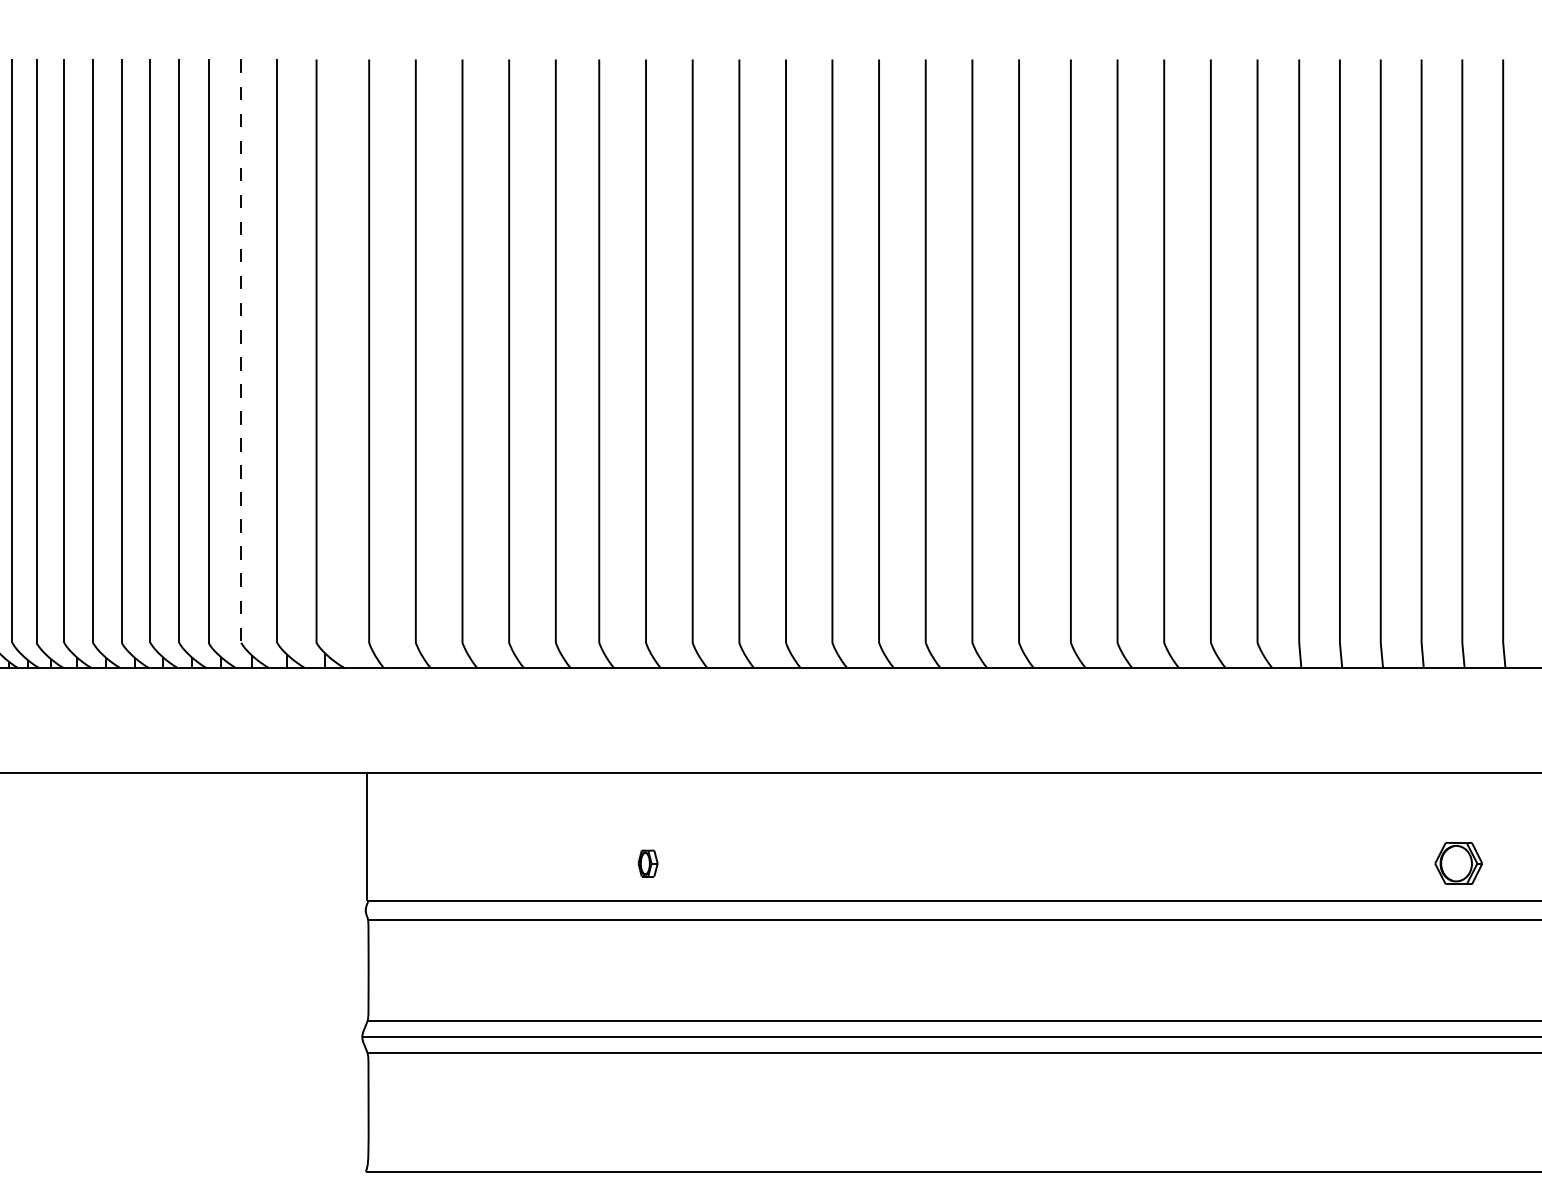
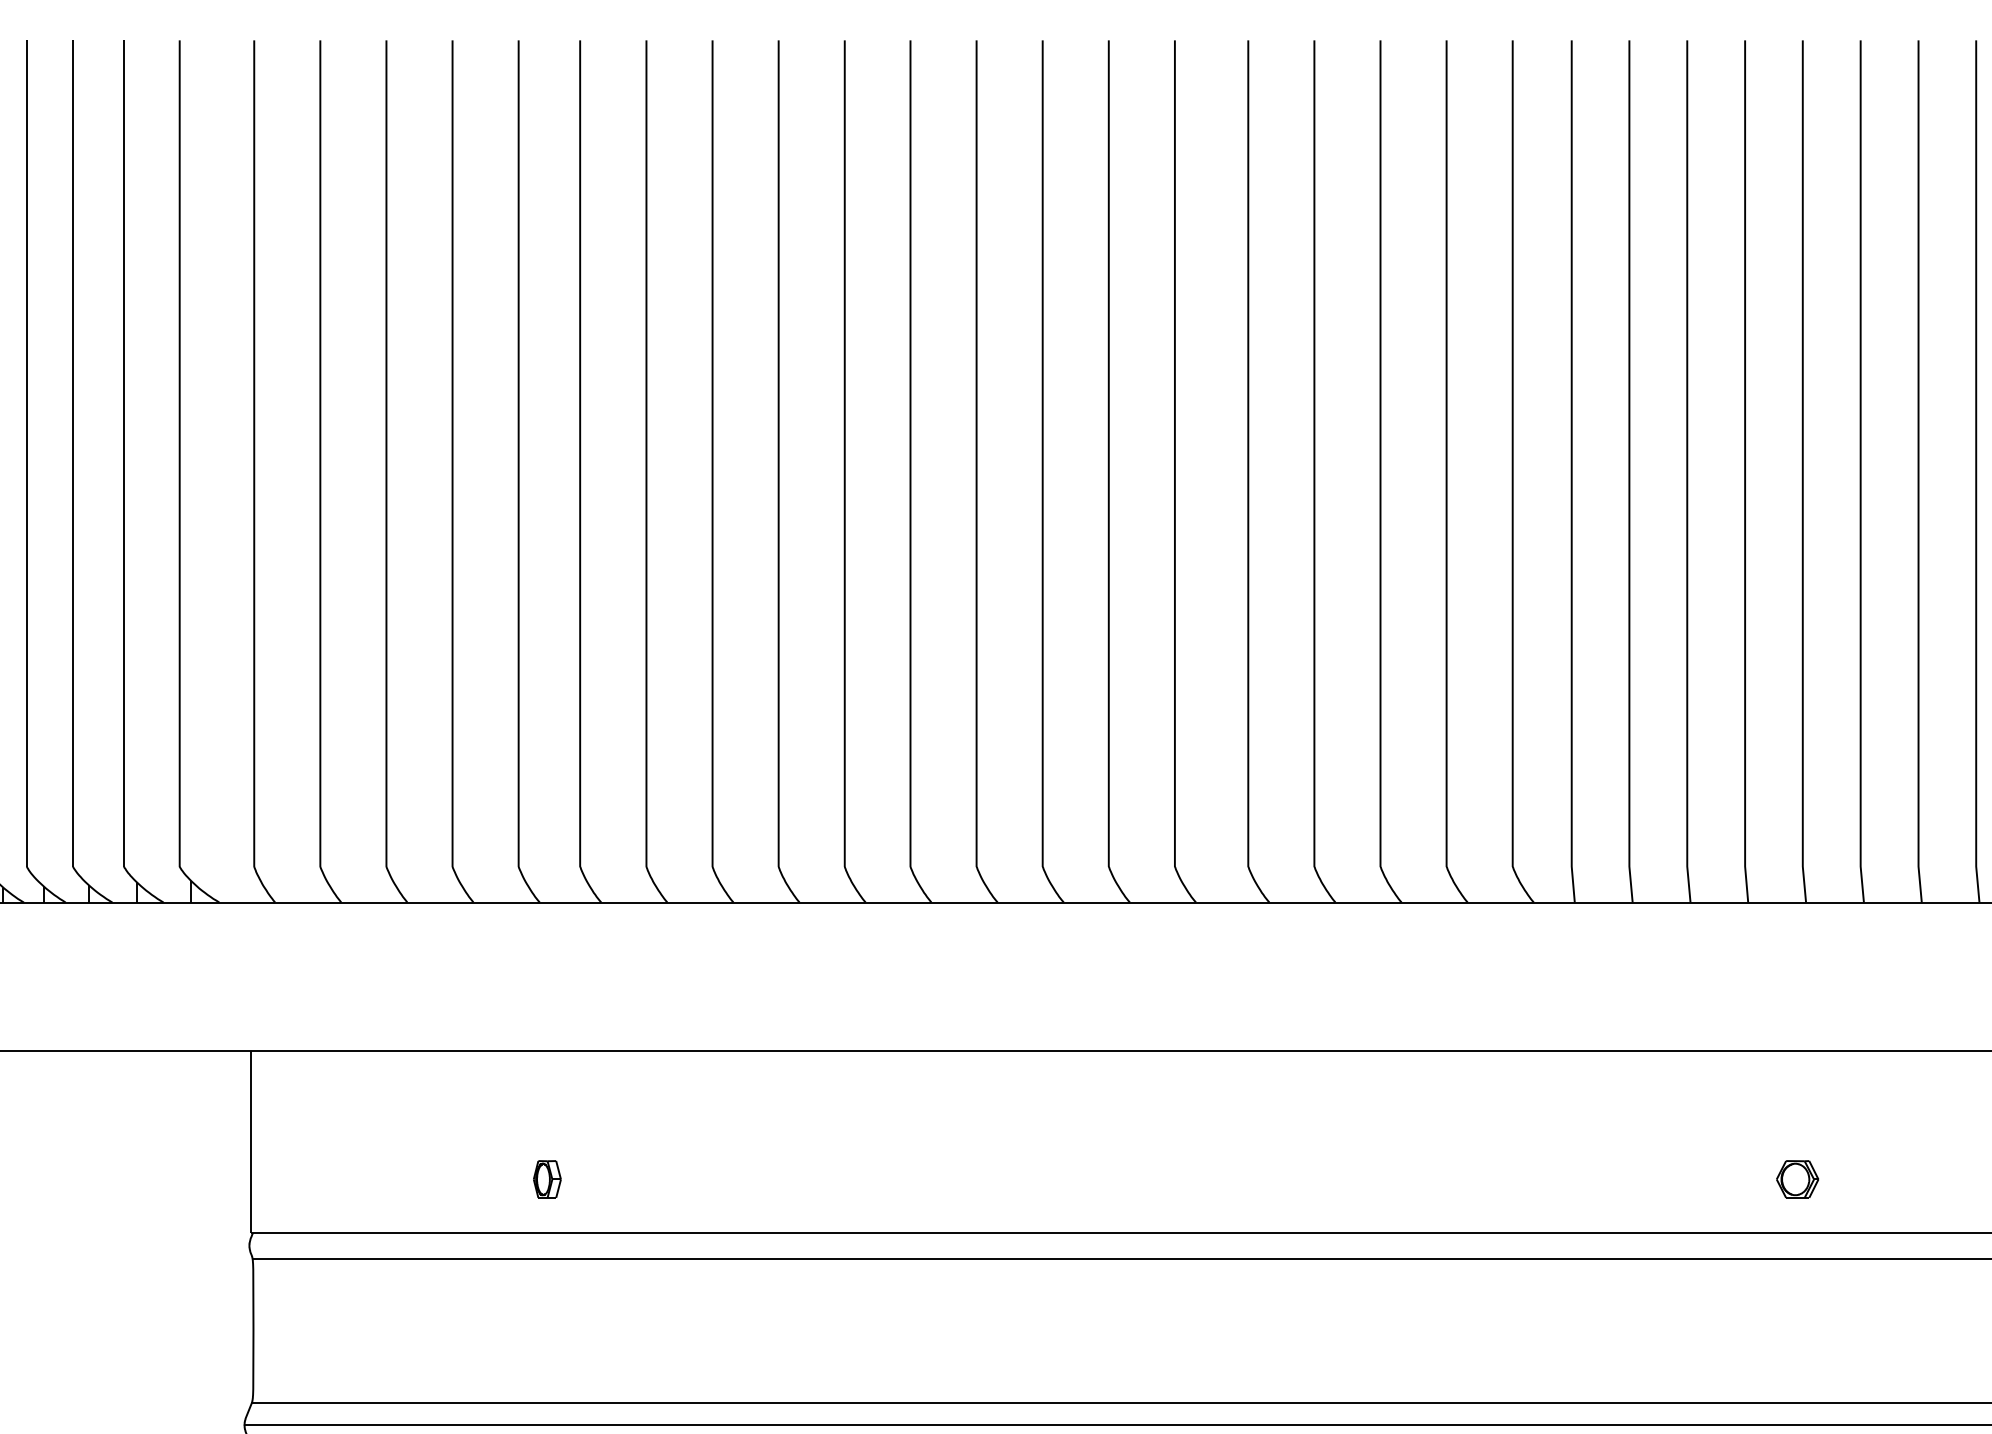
line: (241, 351) -> (73, 454), dashed -> solid
part: (647, 863) -> (546, 1179), moved
part: (1458, 863) -> (1797, 1179), size x0.62

